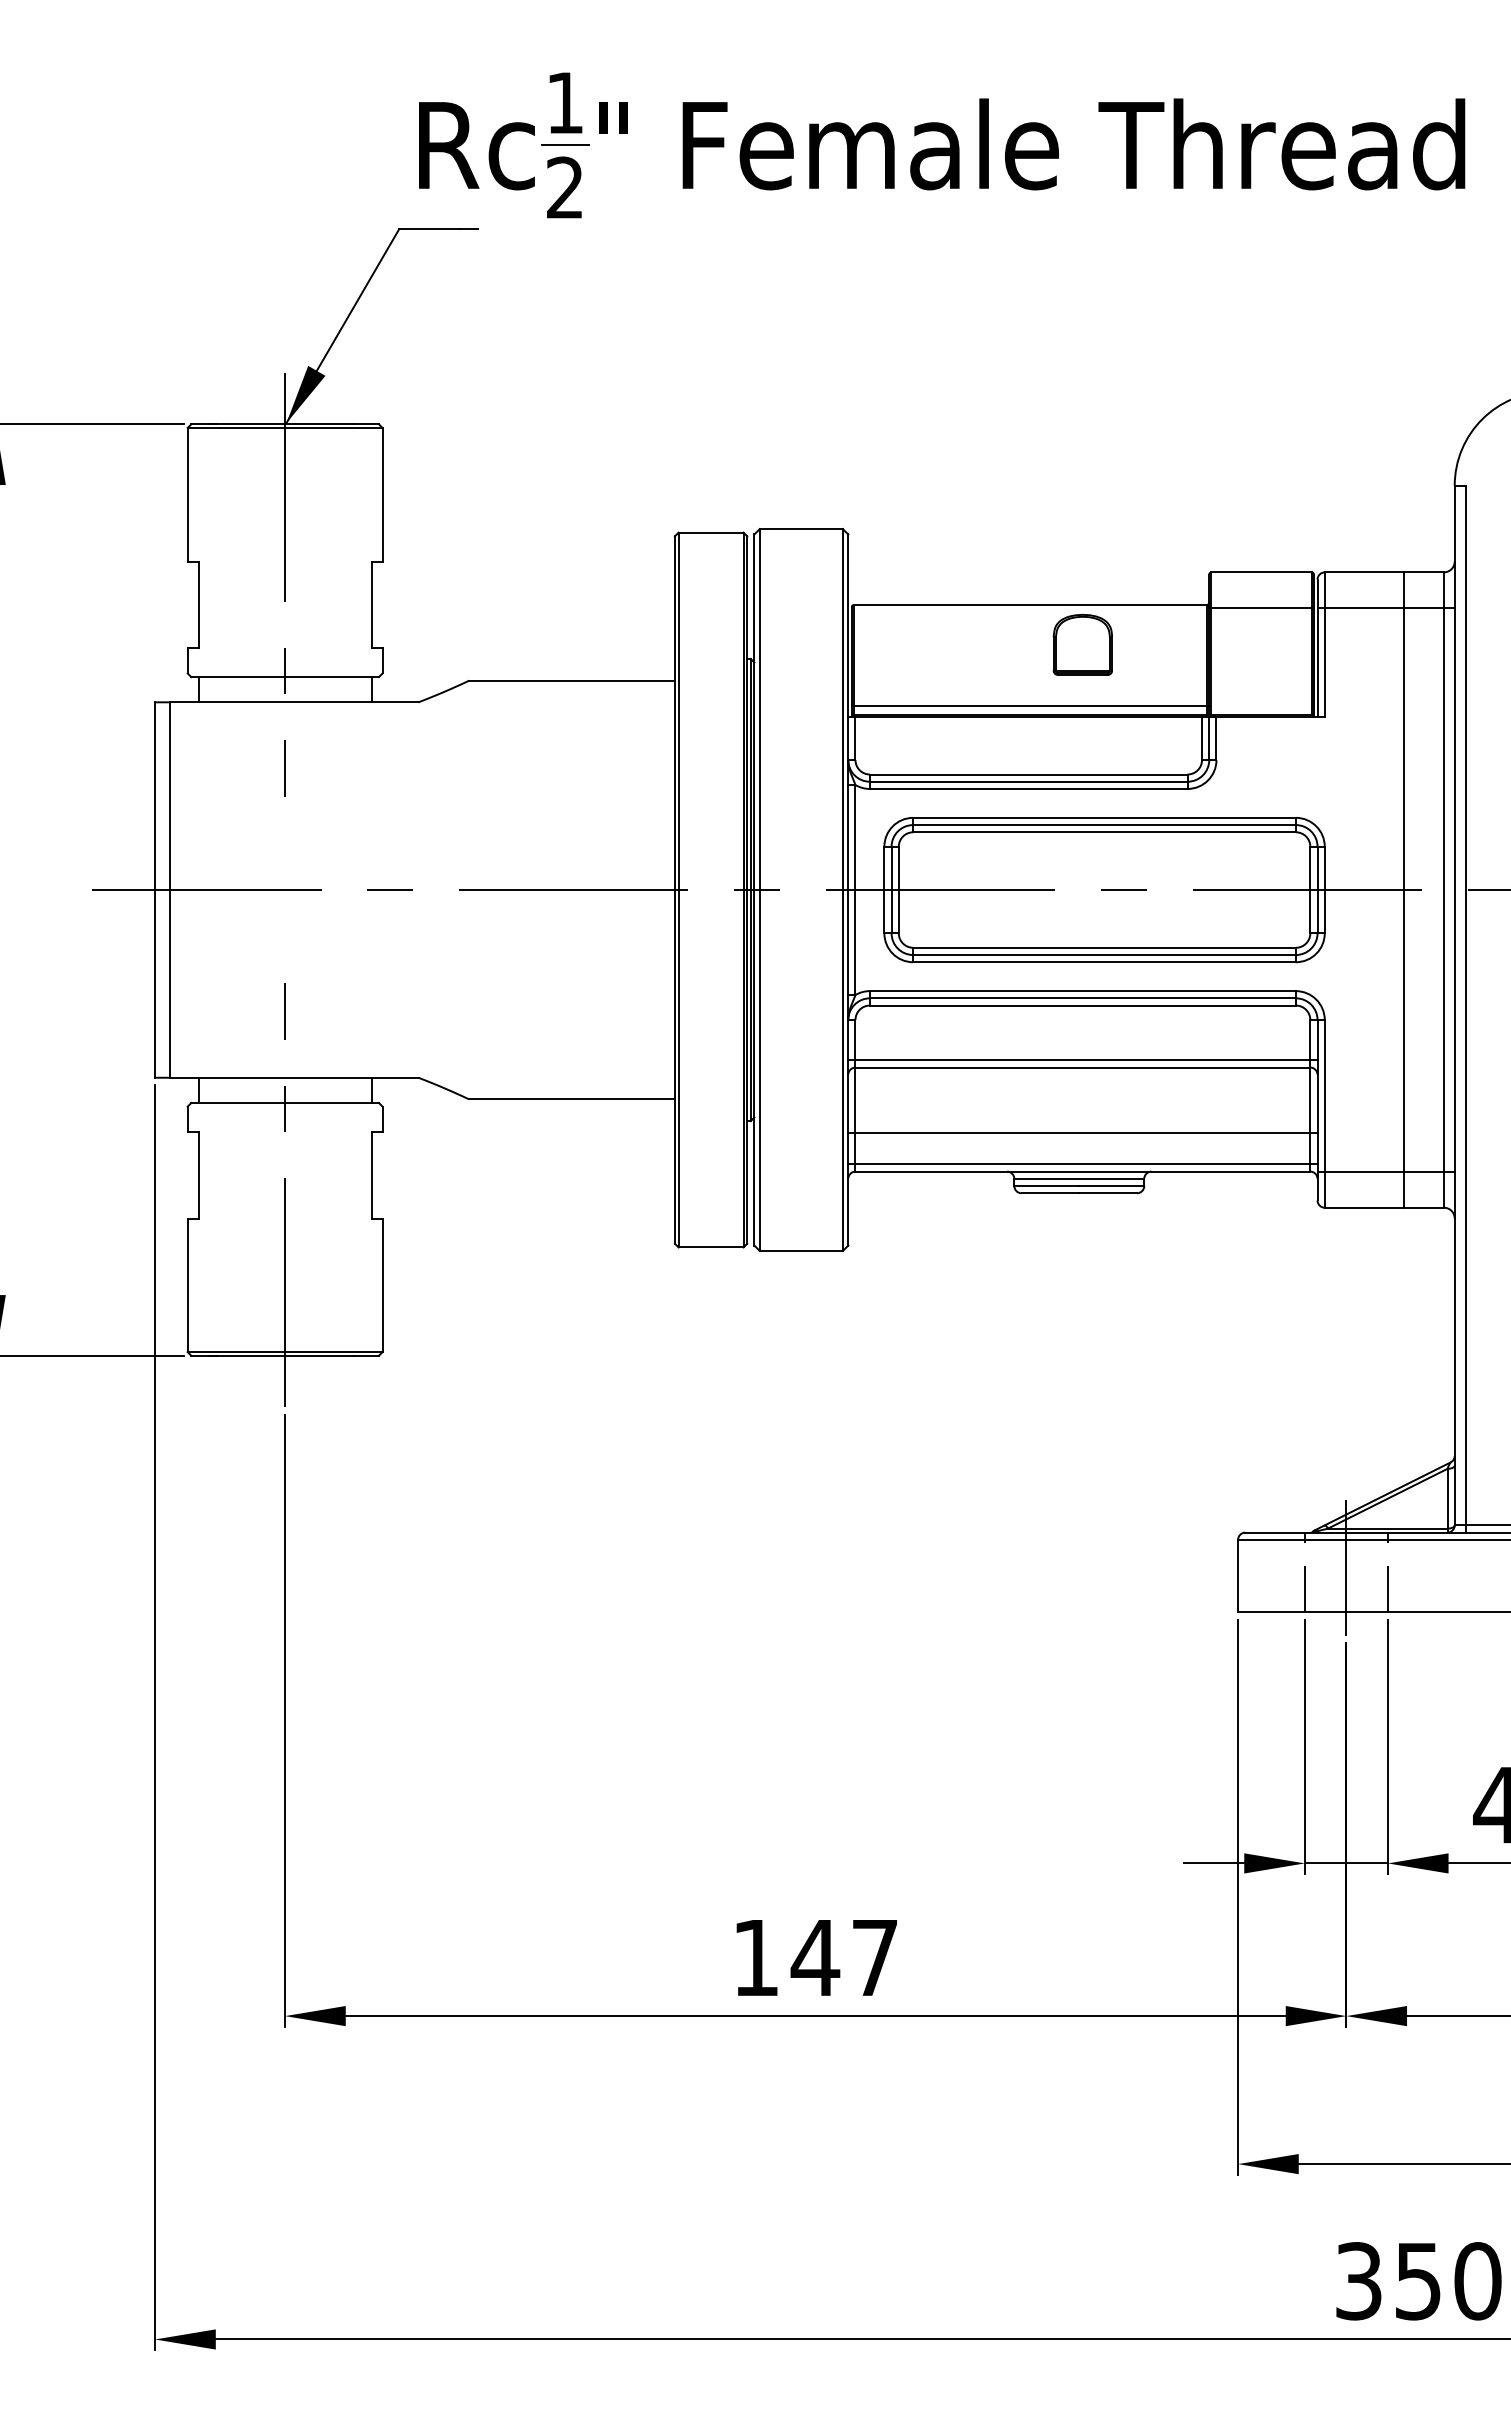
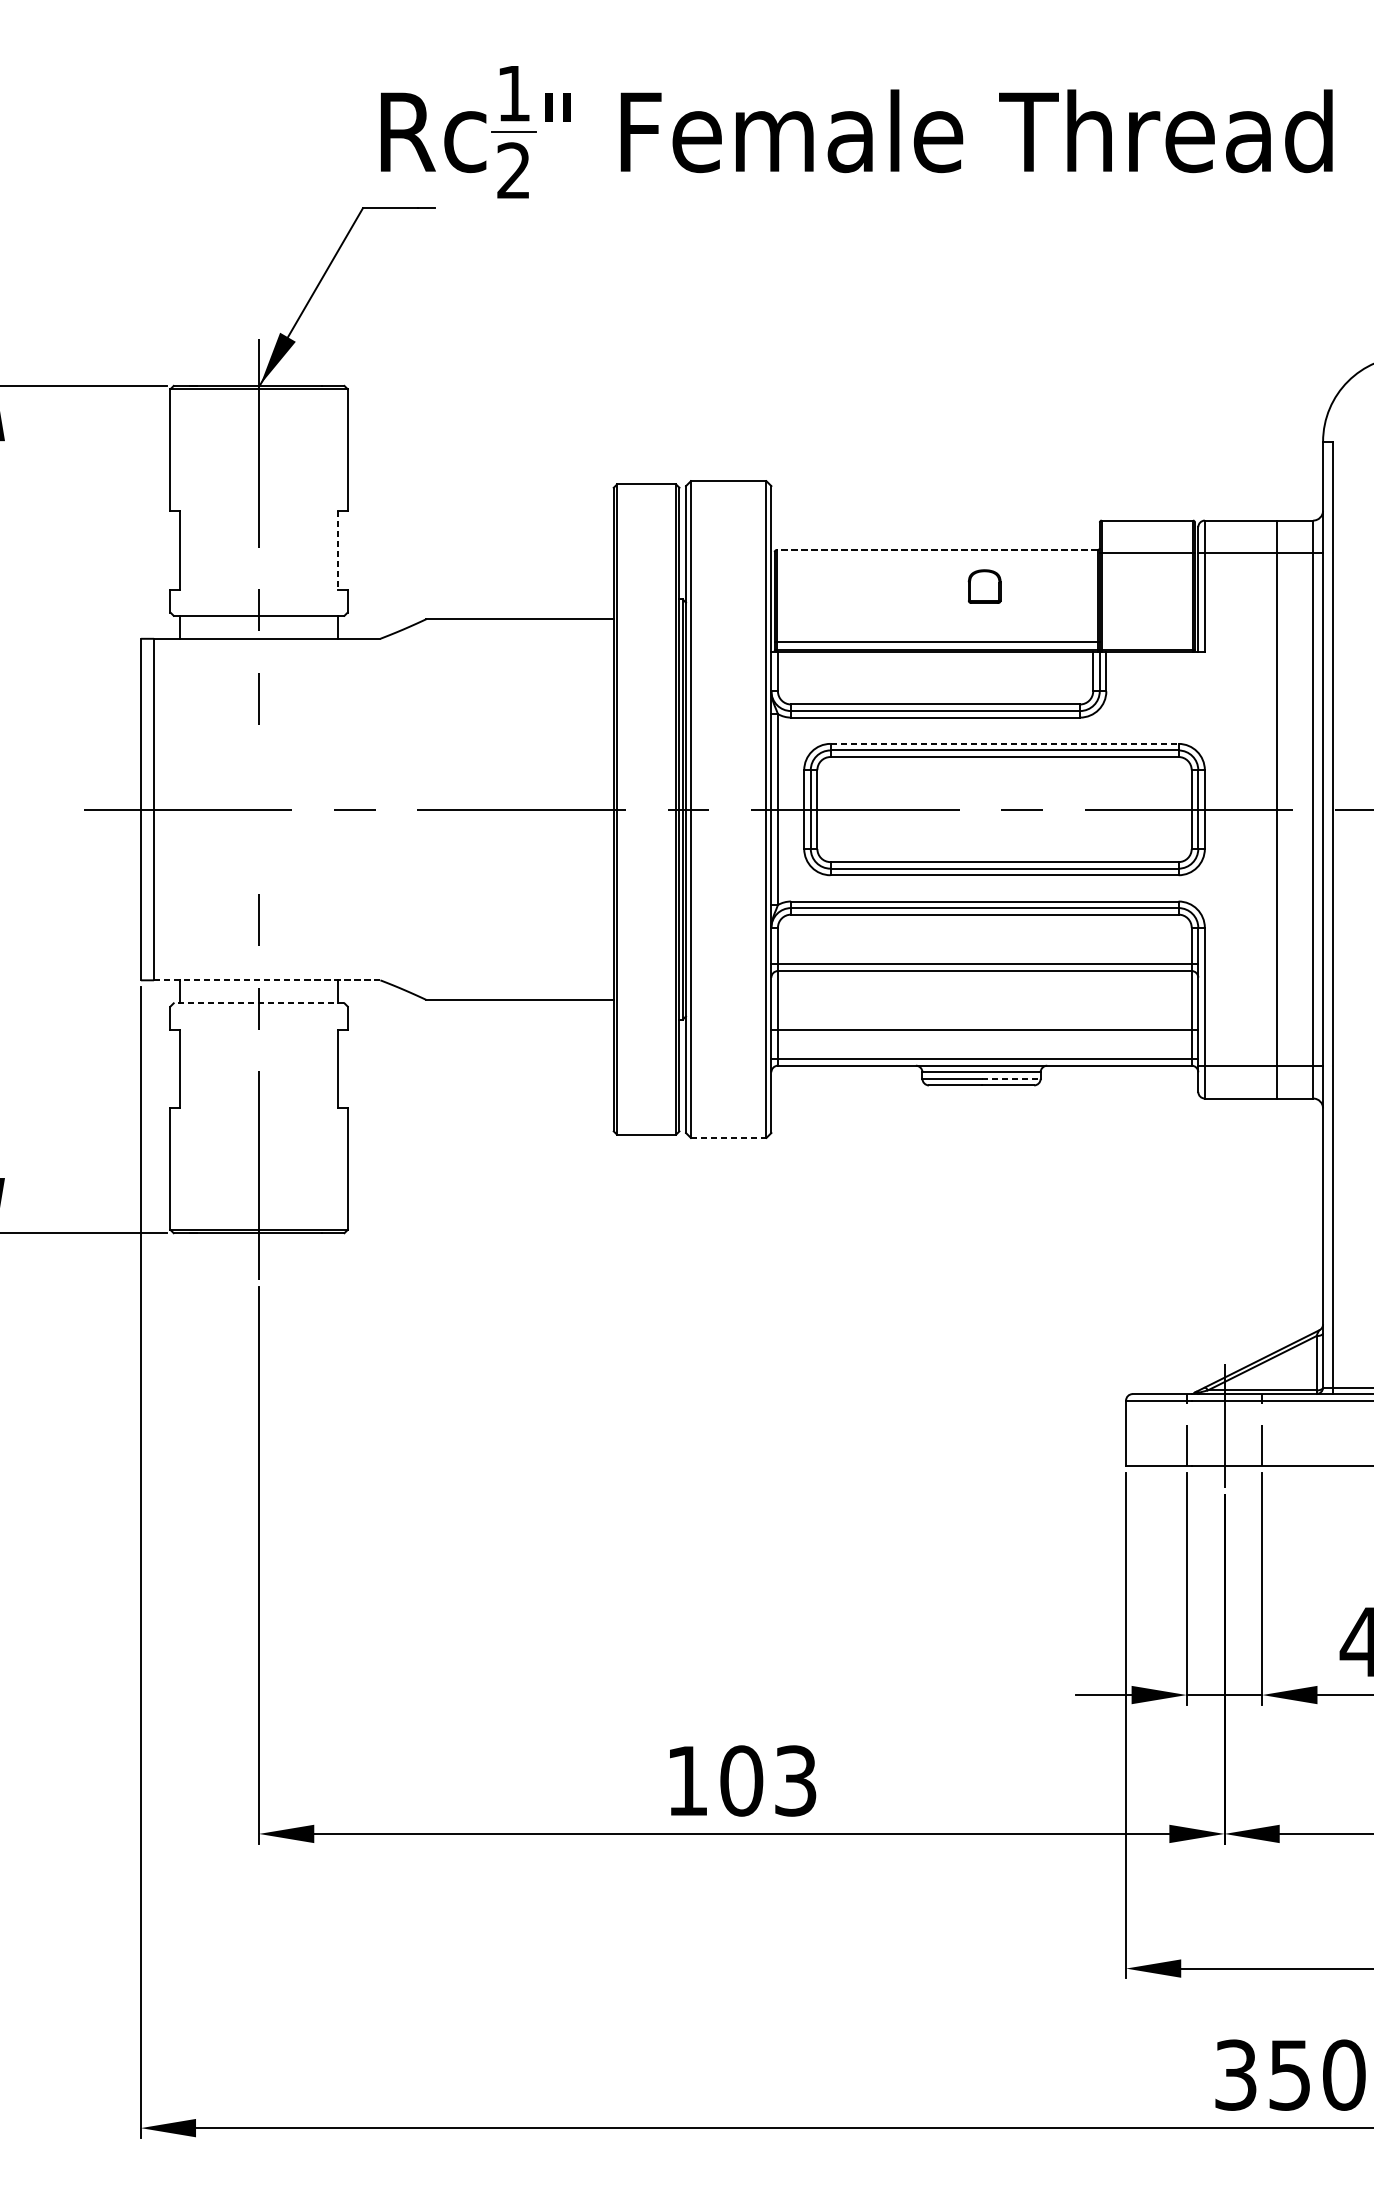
line: (1030, 604) -> (937, 549), solid -> dashed
line: (371, 605) -> (337, 550), solid -> dashed
part: (1082, 644) -> (984, 586), size x0.6
line: (1105, 817) -> (1005, 743), solid -> dashed
line: (294, 1077) -> (267, 980), solid -> dashed
line: (285, 1103) -> (259, 1003), solid -> dashed
line: (1112, 1186) -> (1011, 1079), solid -> dashed
line: (801, 1251) -> (728, 1138), solid -> dashed
text: (843, 1957) -> (767, 1780), 147 -> 103

